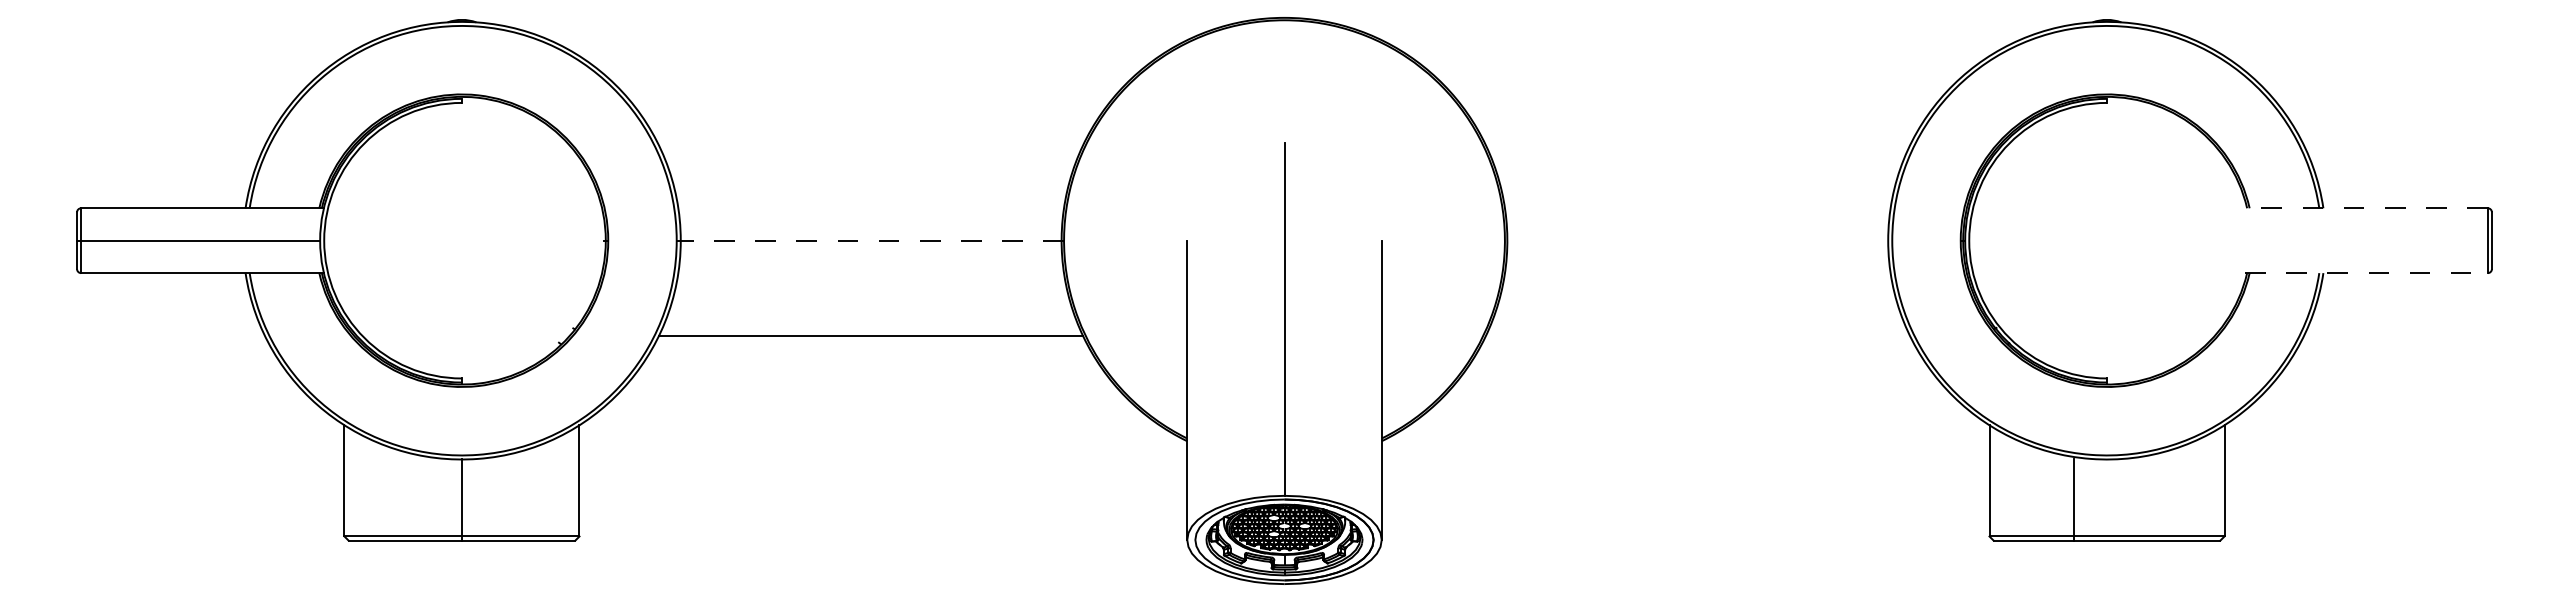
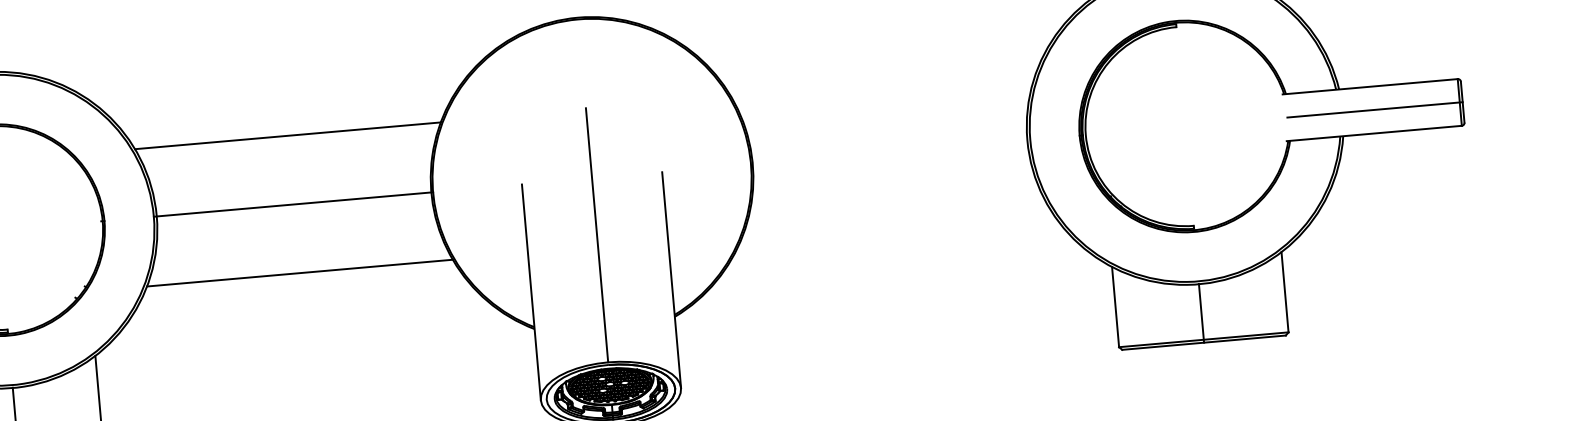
line: (870, 145) -> (287, 135), added
line: (2365, 208) -> (1369, 86), dashed -> solid
line: (870, 240) -> (293, 204), dashed -> solid
line: (2369, 240) -> (1374, 109), added
line: (2366, 273) -> (1374, 133), dashed -> solid
line: (2074, 499) -> (1201, 313), moved

